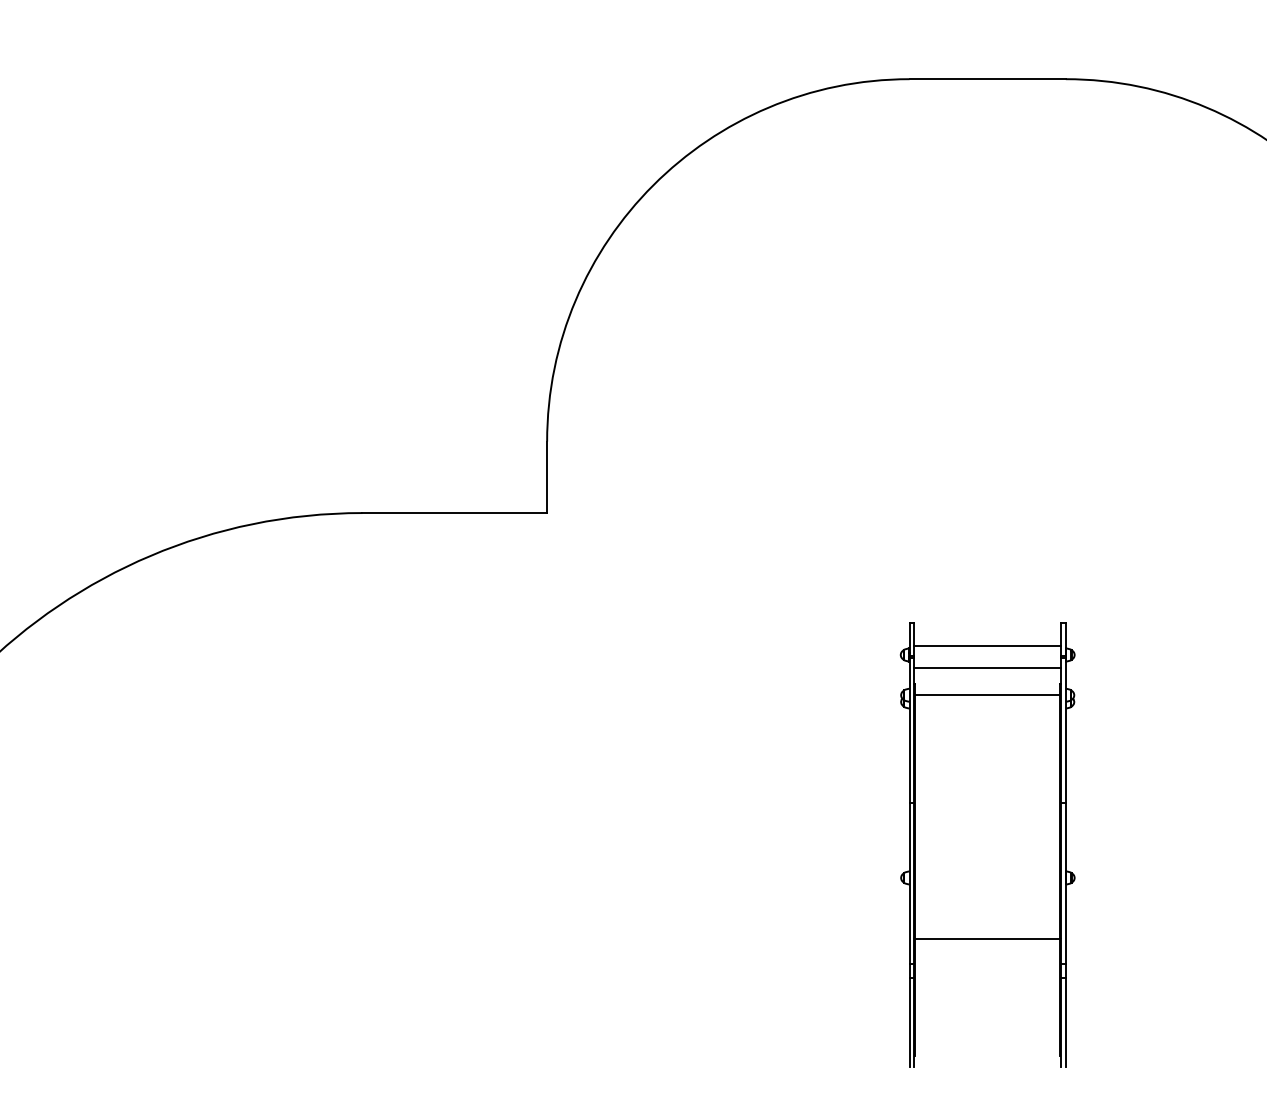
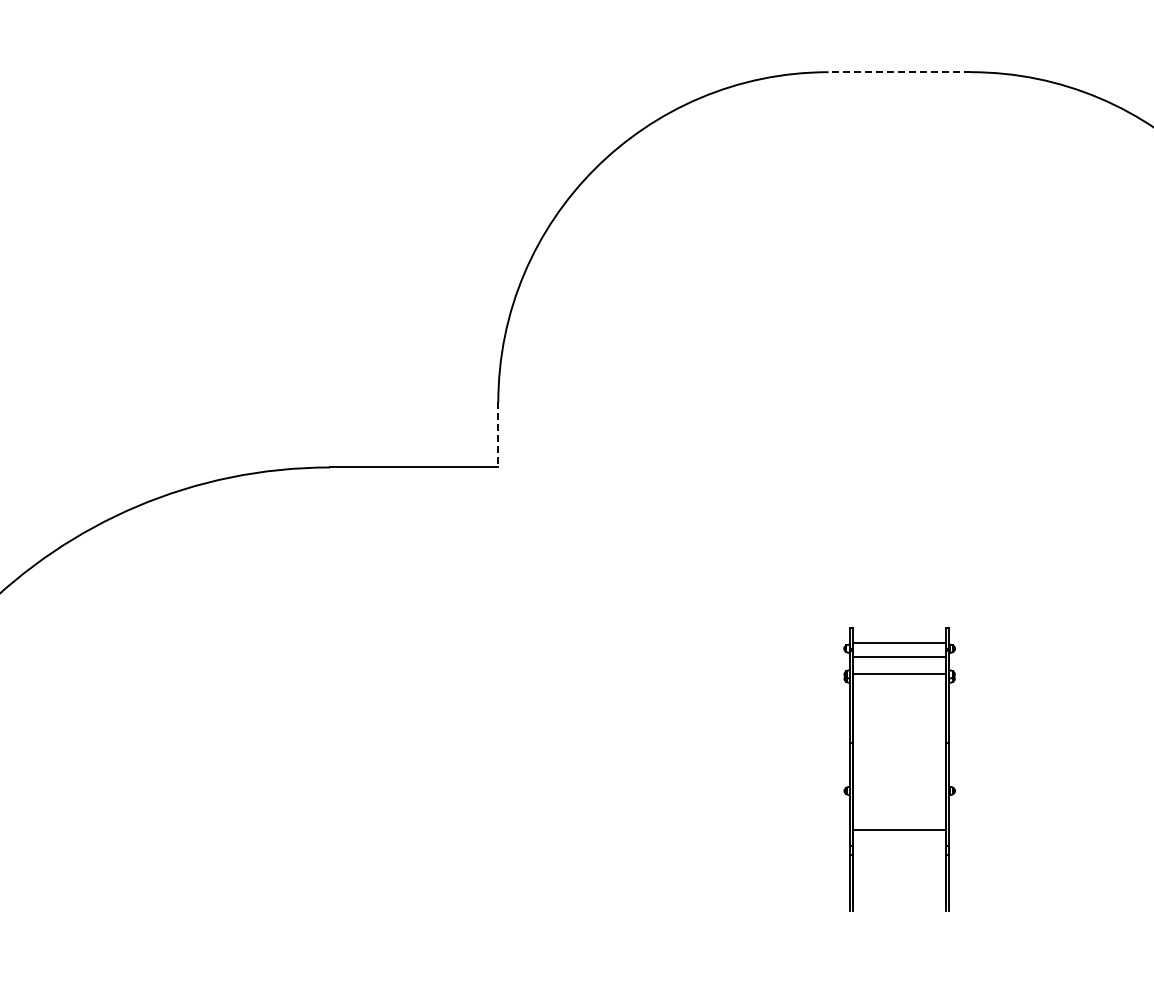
line: (987, 79) -> (899, 72), solid -> dashed
line: (547, 476) -> (498, 434), solid -> dashed
part: (987, 844) -> (899, 769), size x0.7

